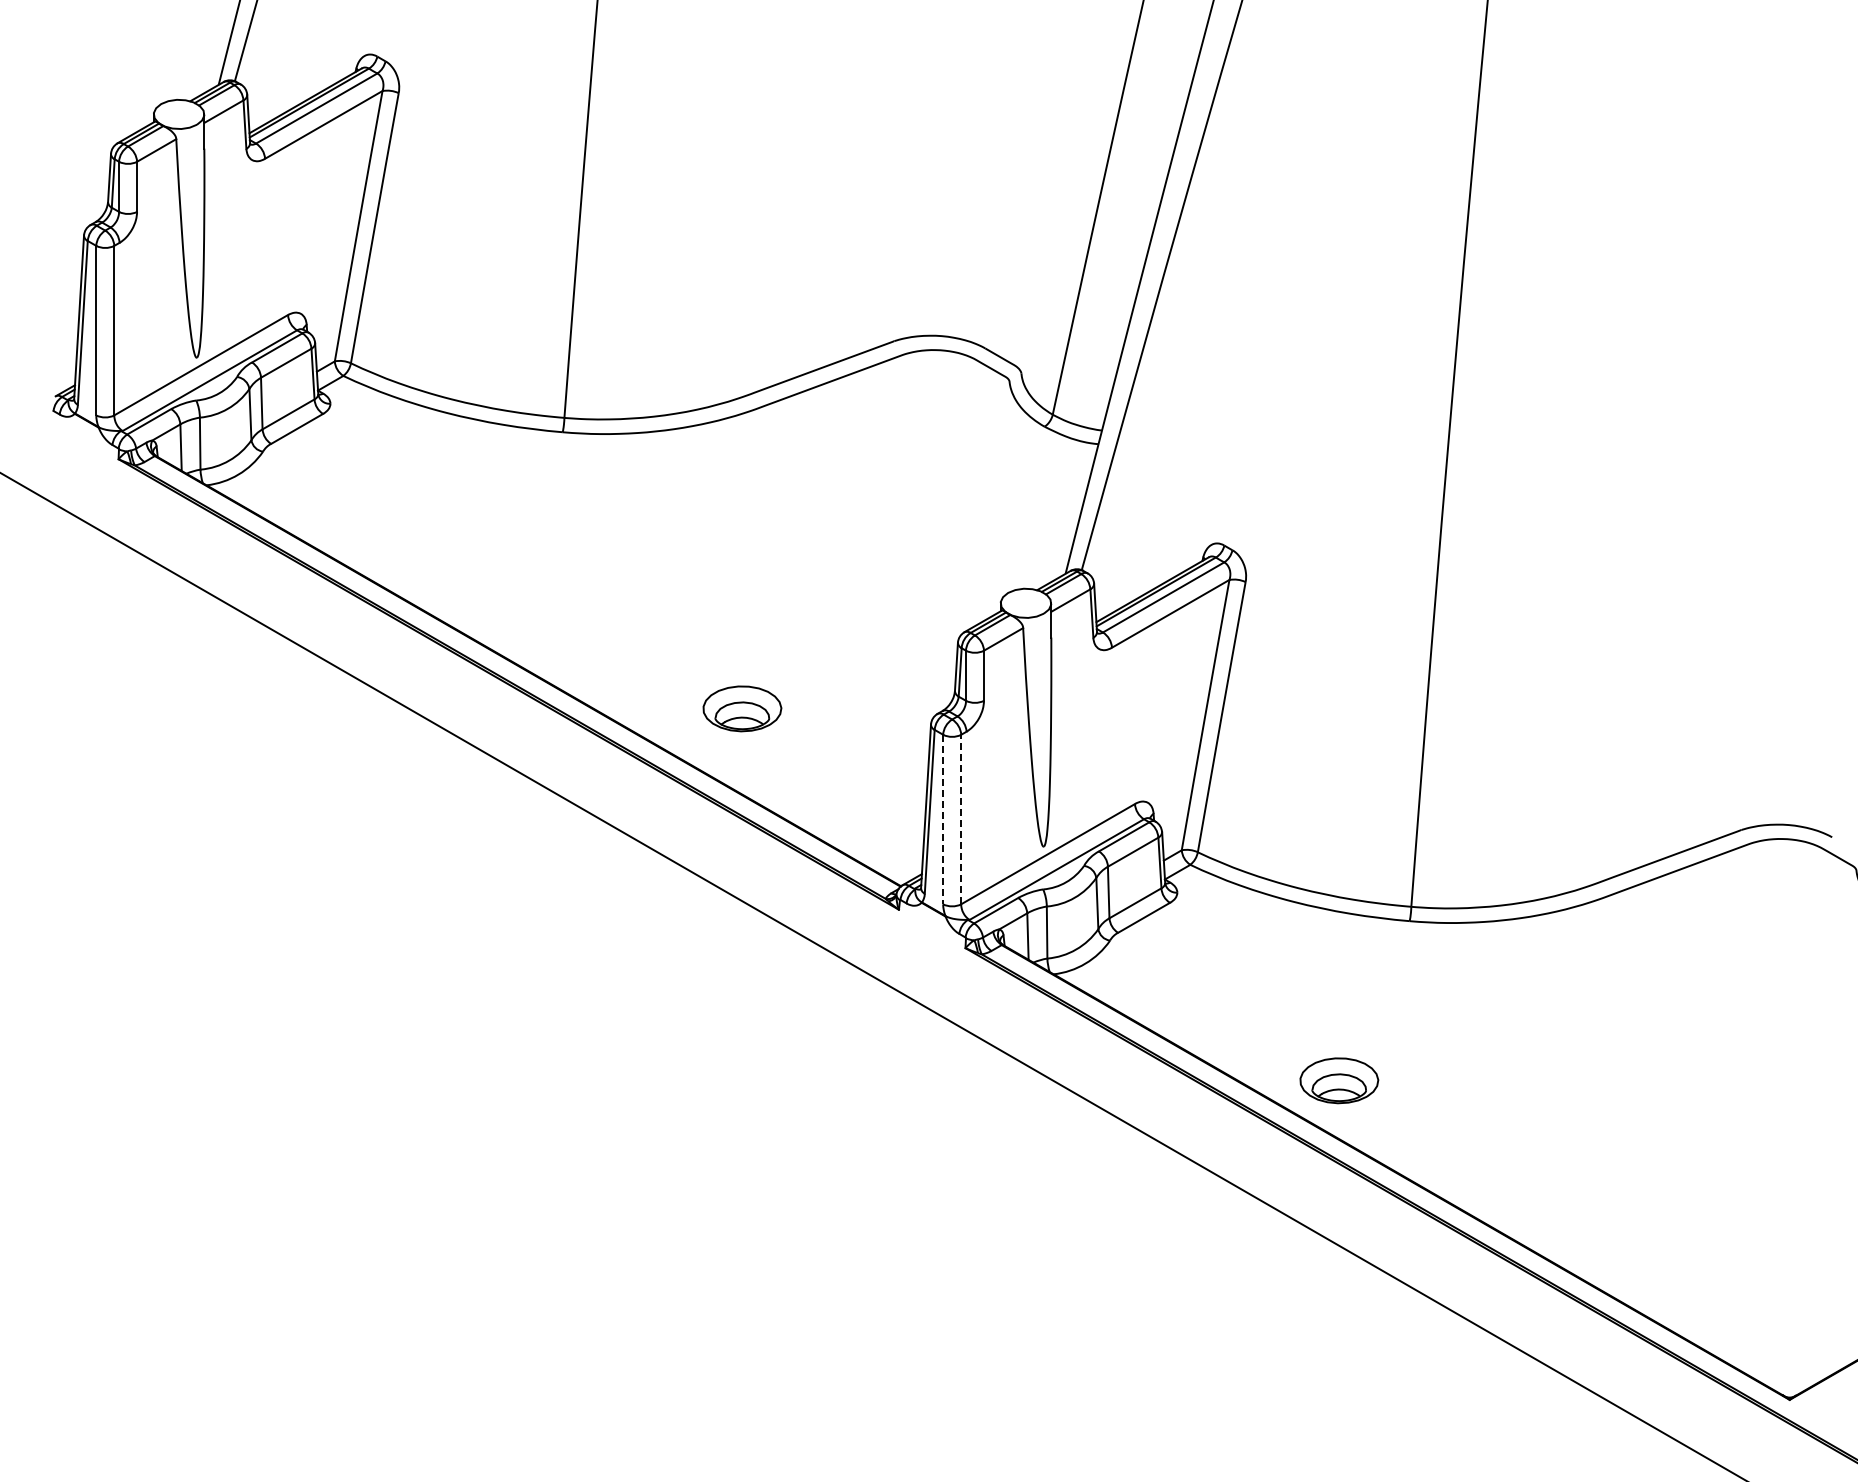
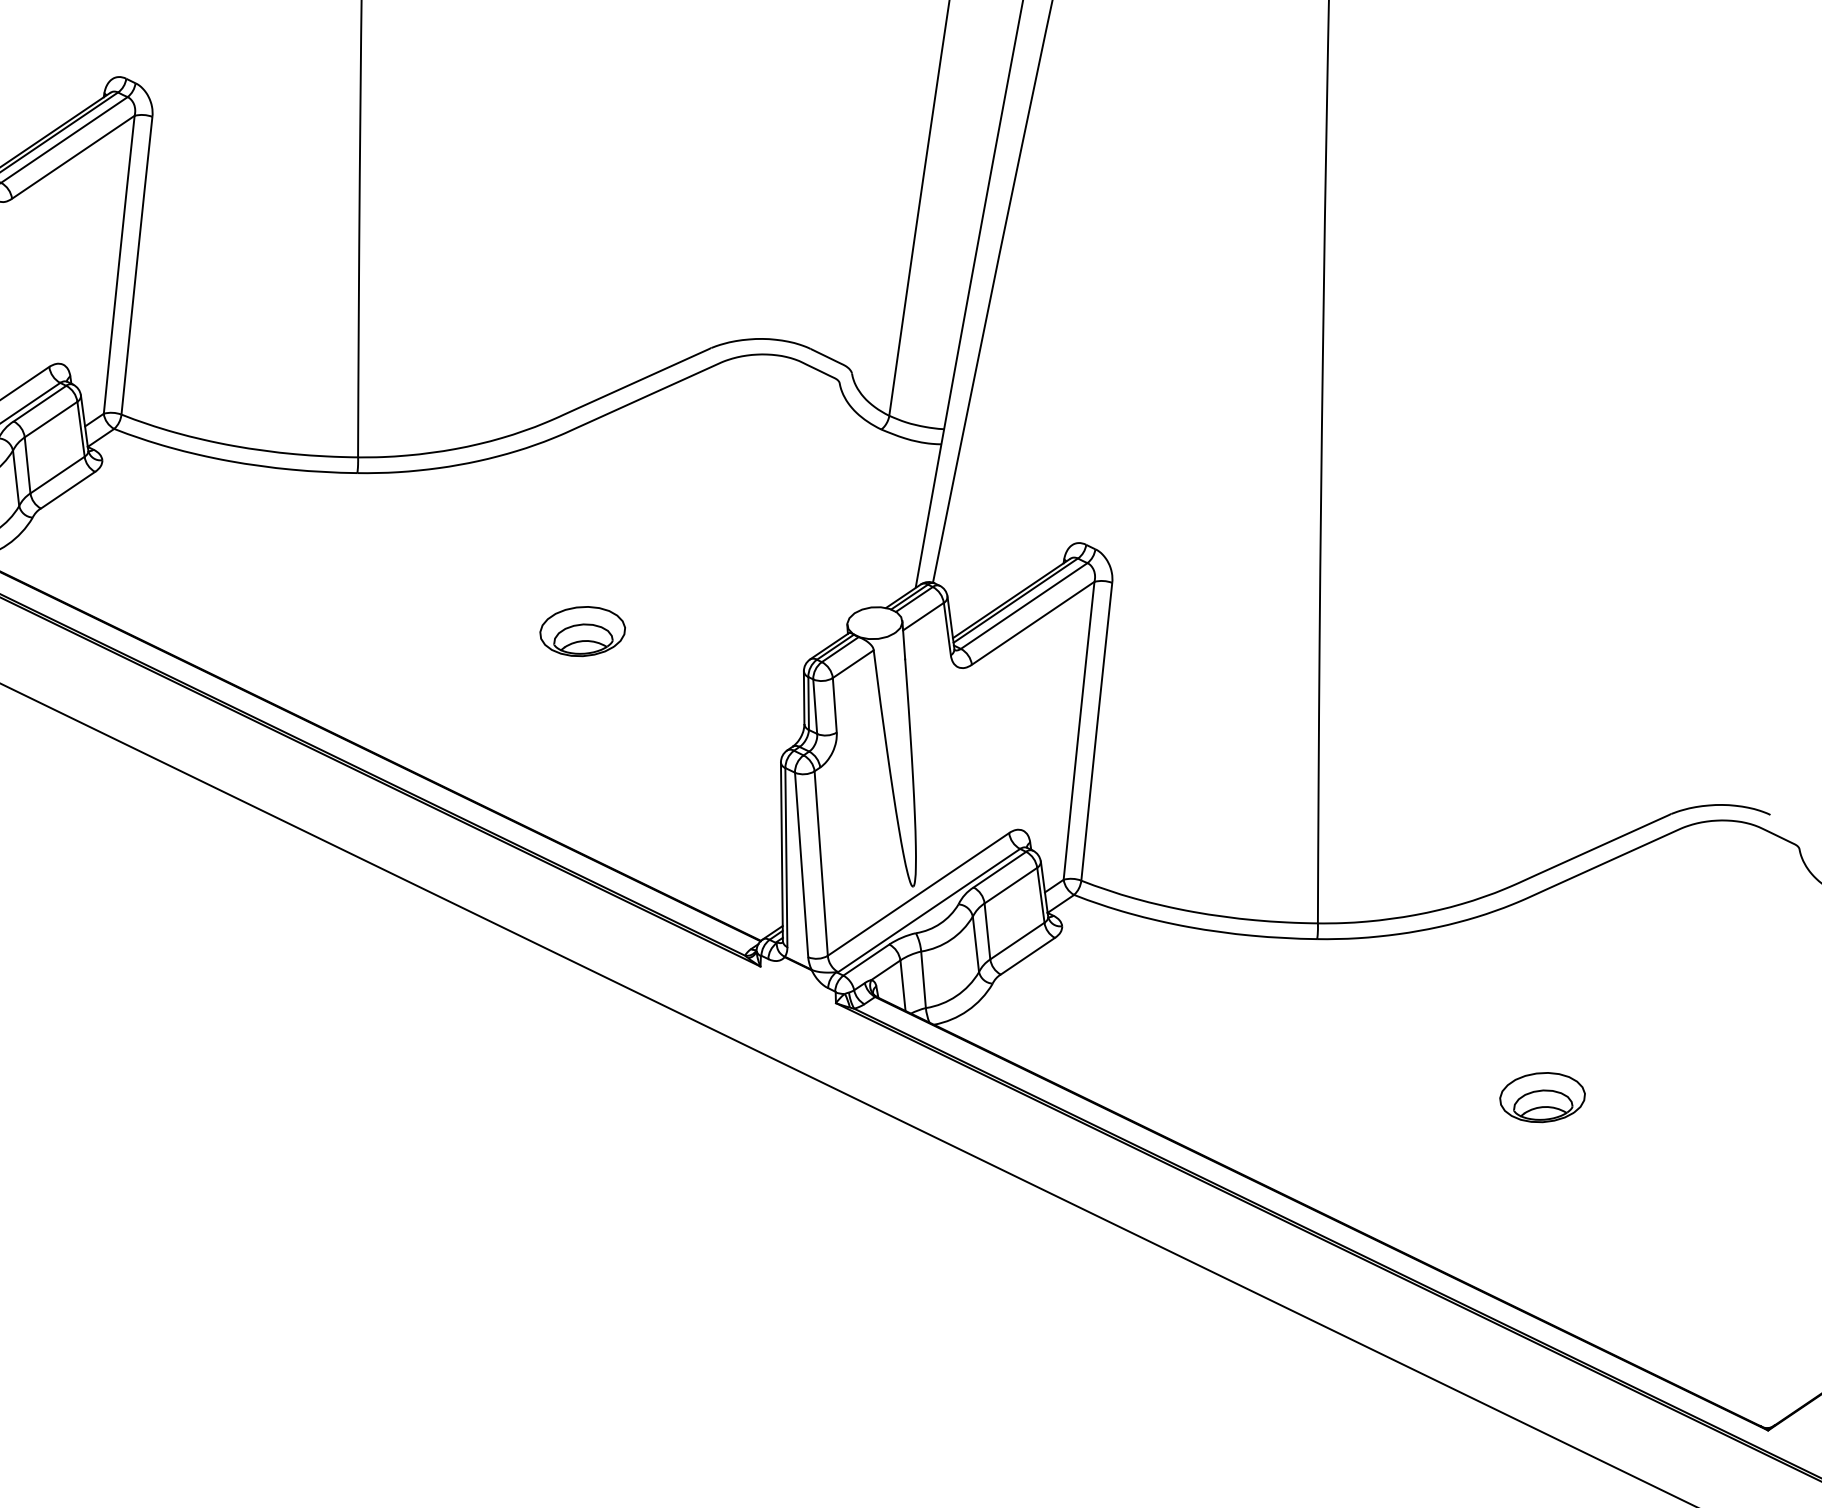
part: (742, 708) -> (582, 631), moved
line: (943, 819) -> (801, 864), dashed -> solid
line: (961, 819) -> (821, 863), dashed -> solid
part: (1339, 1080) -> (1542, 1097), moved

